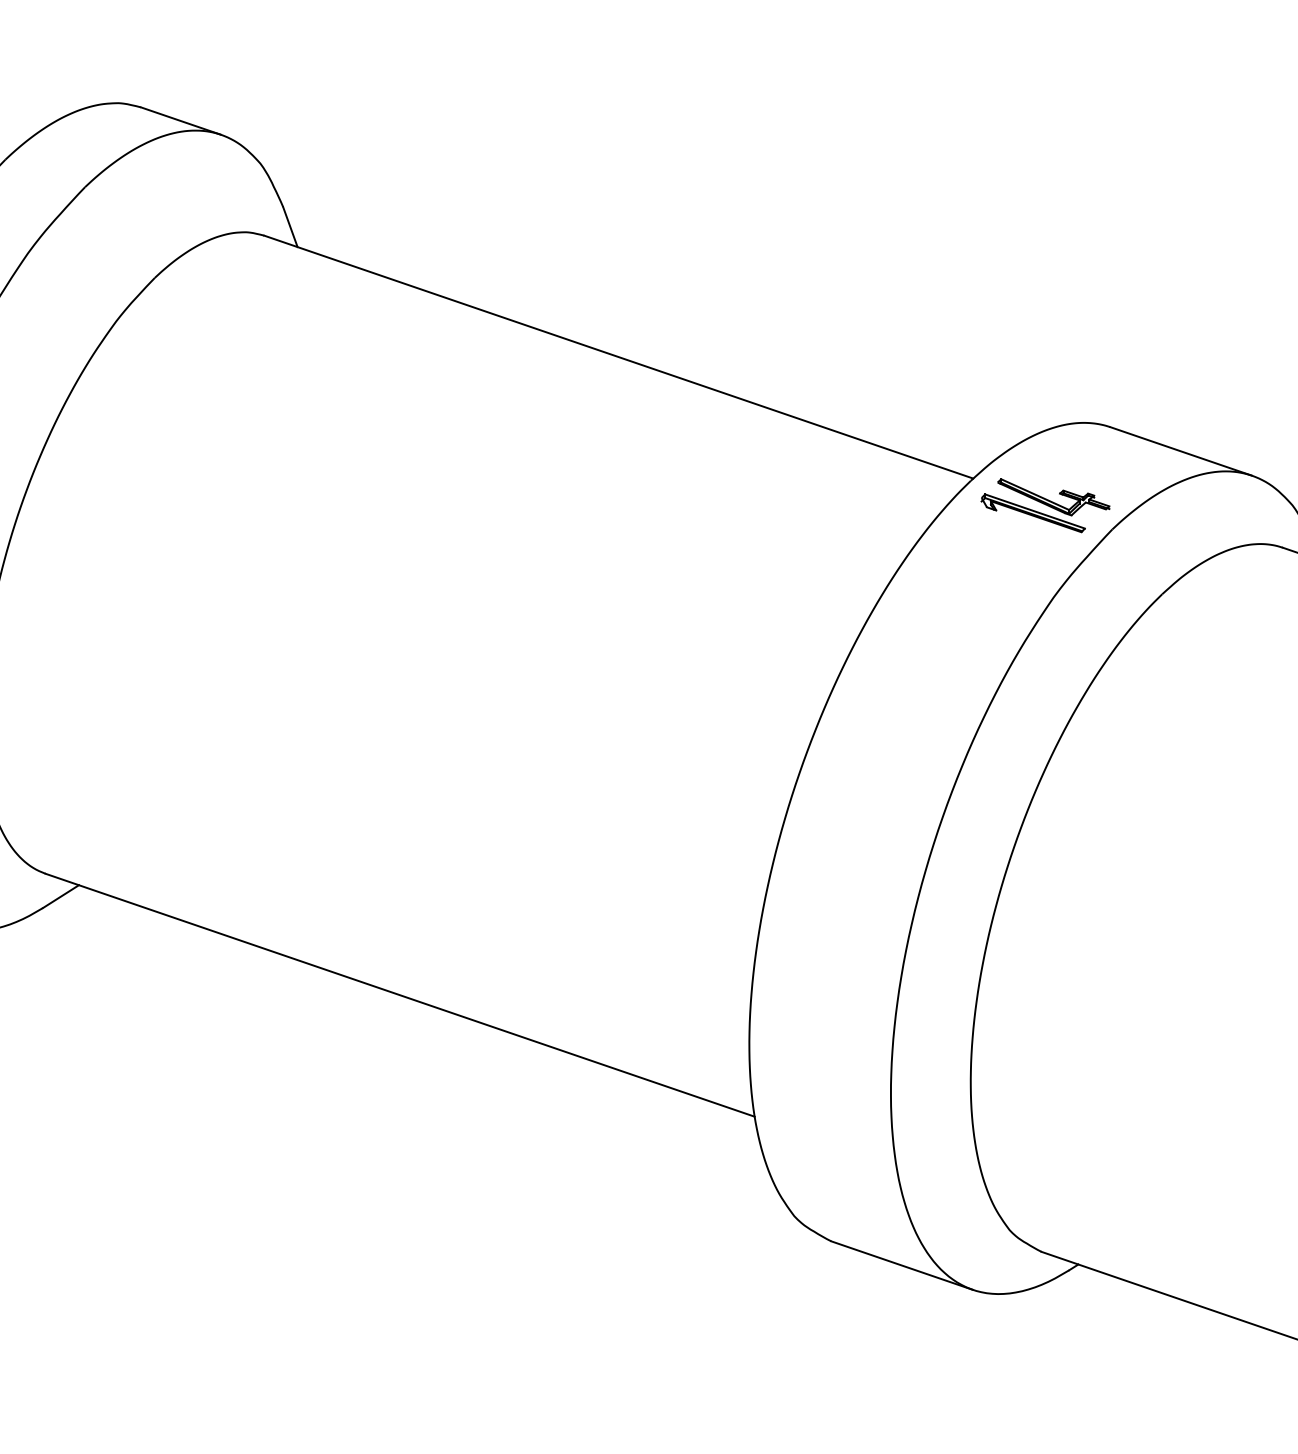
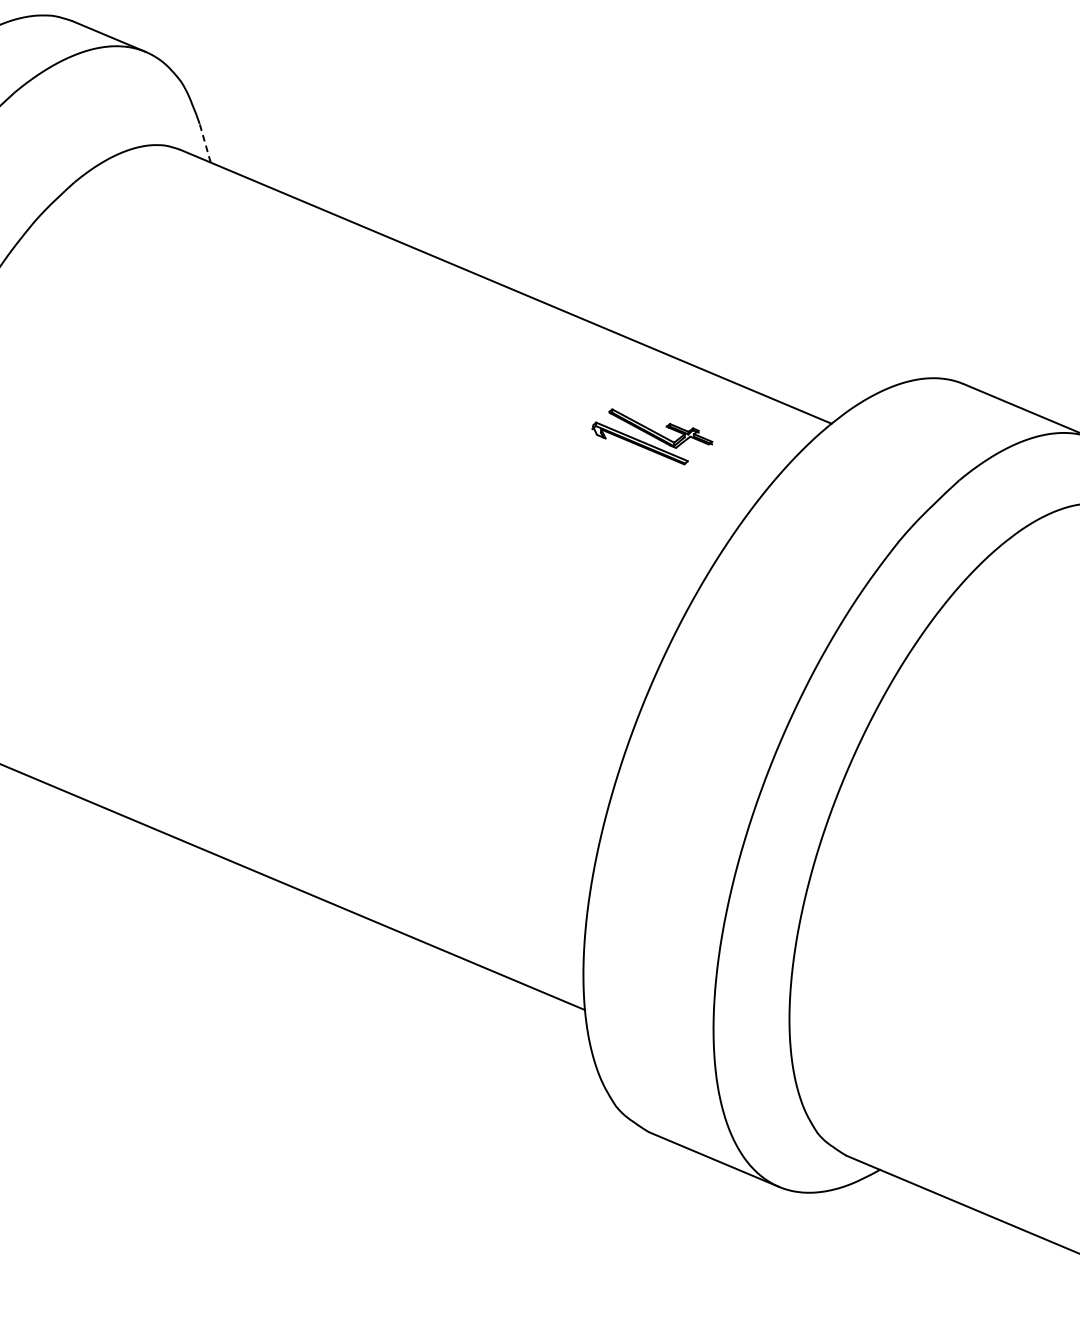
line: (290, 226) -> (205, 142), solid -> dashed
part: (1045, 505) -> (652, 436), moved

